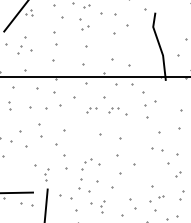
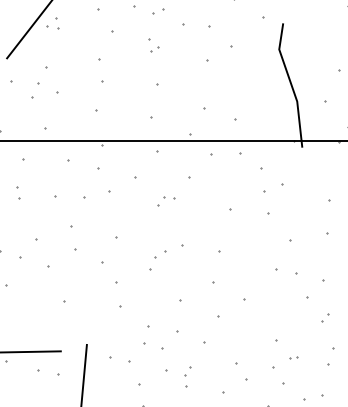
part: (84, 24) -> (153, 44), size x0.62
part: (113, 110) -> (206, 201), removed
part: (86, 164) -> (157, 261), moved
part: (46, 174) -> (84, 318), removed

